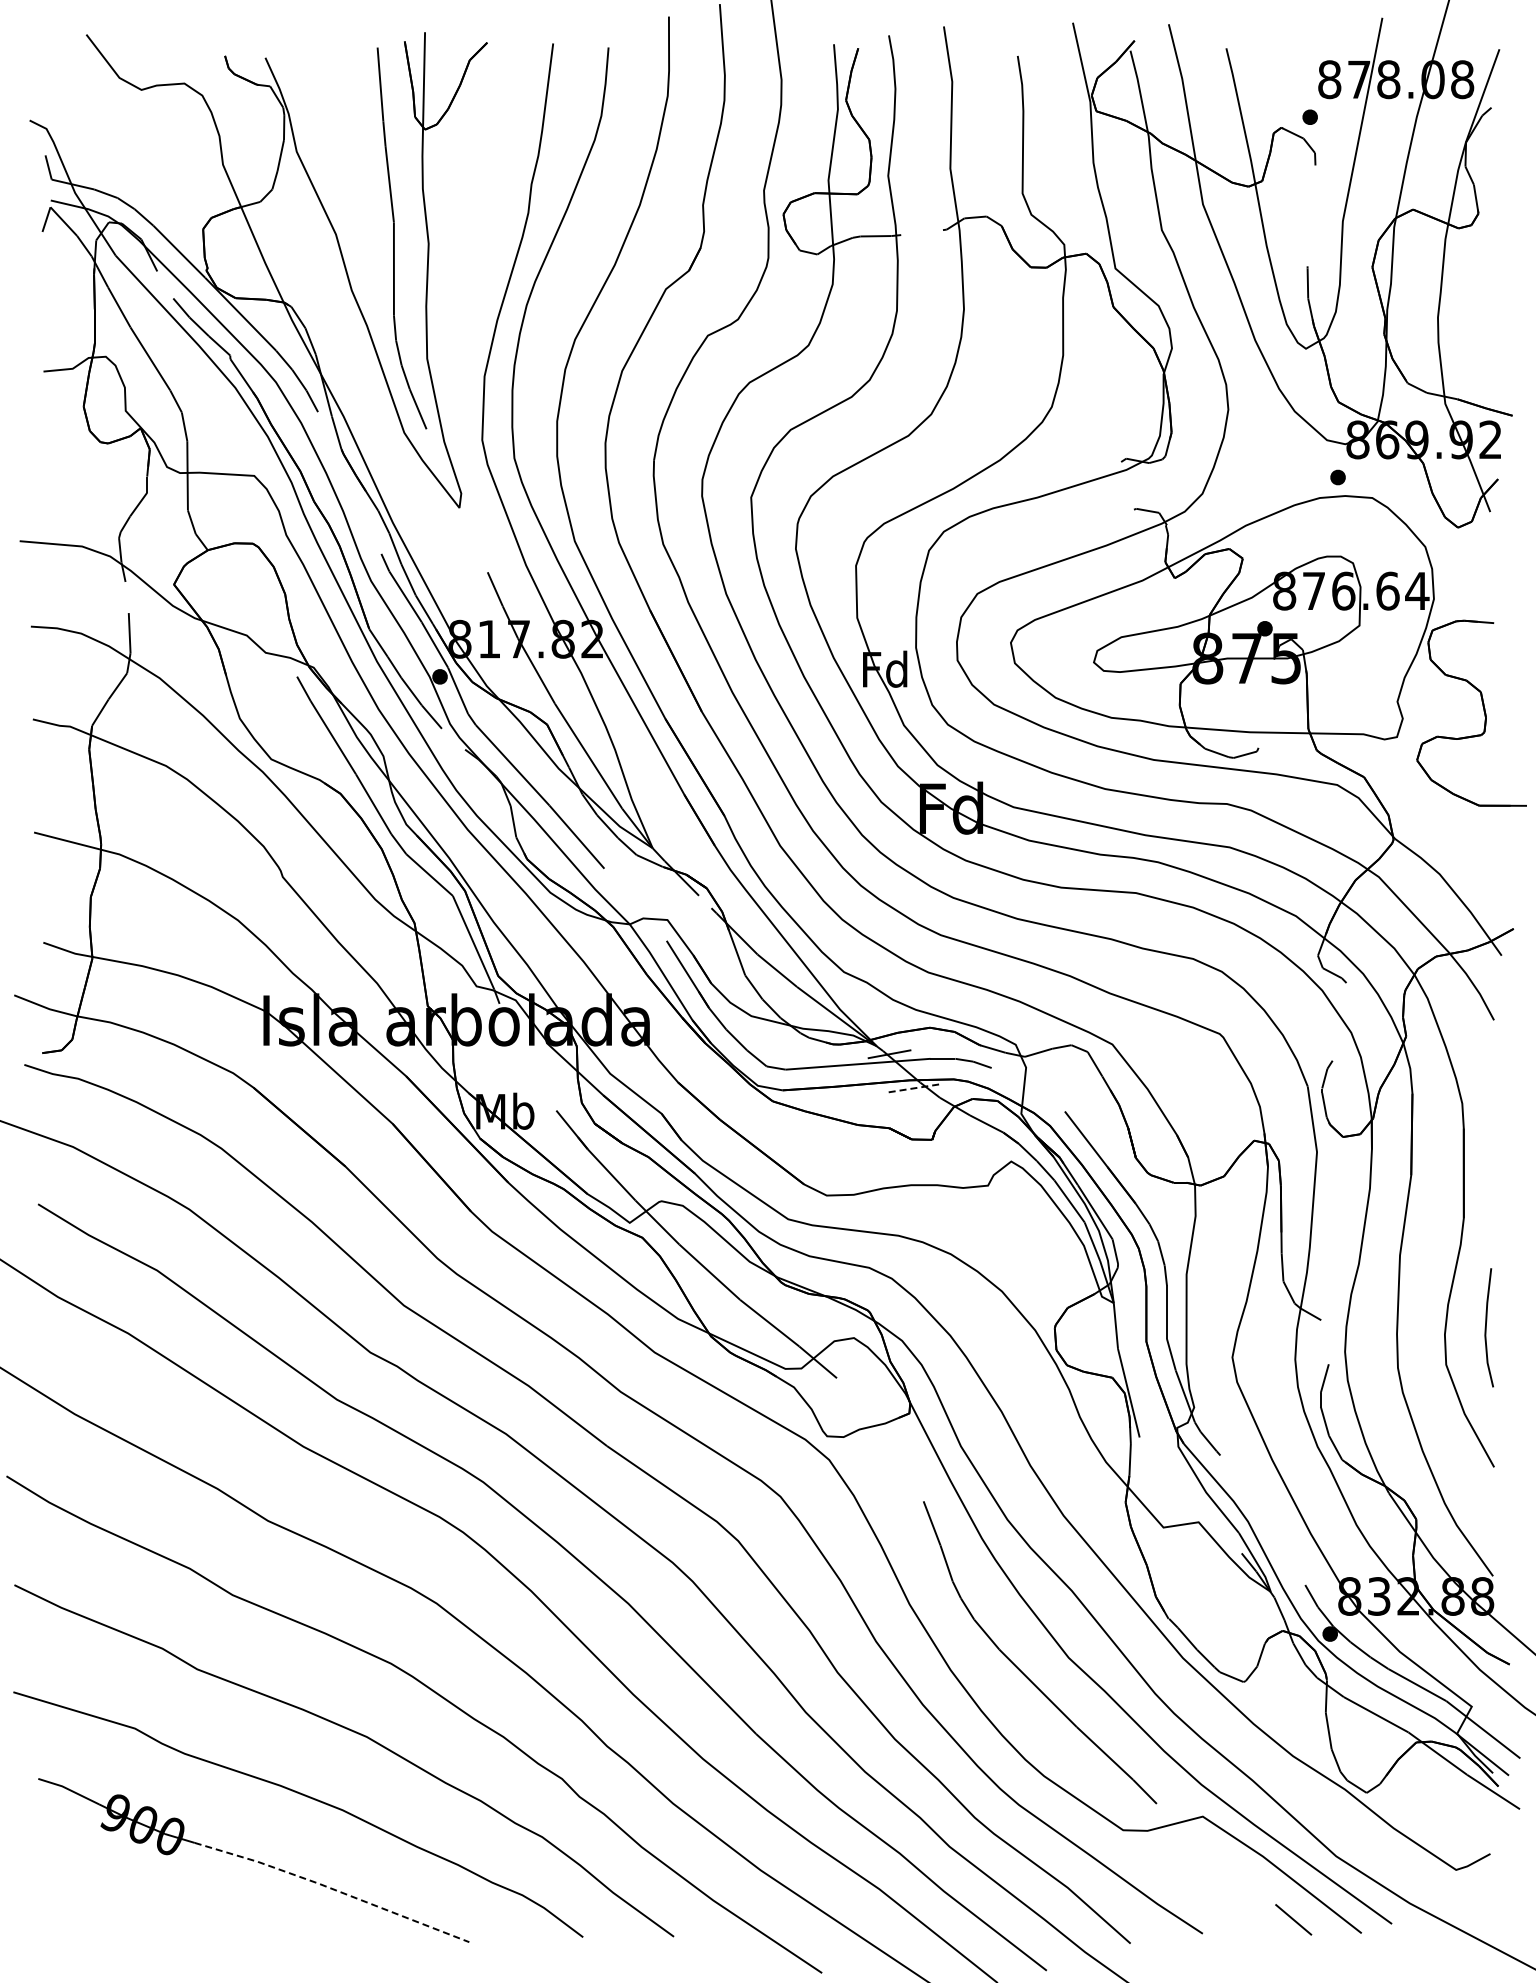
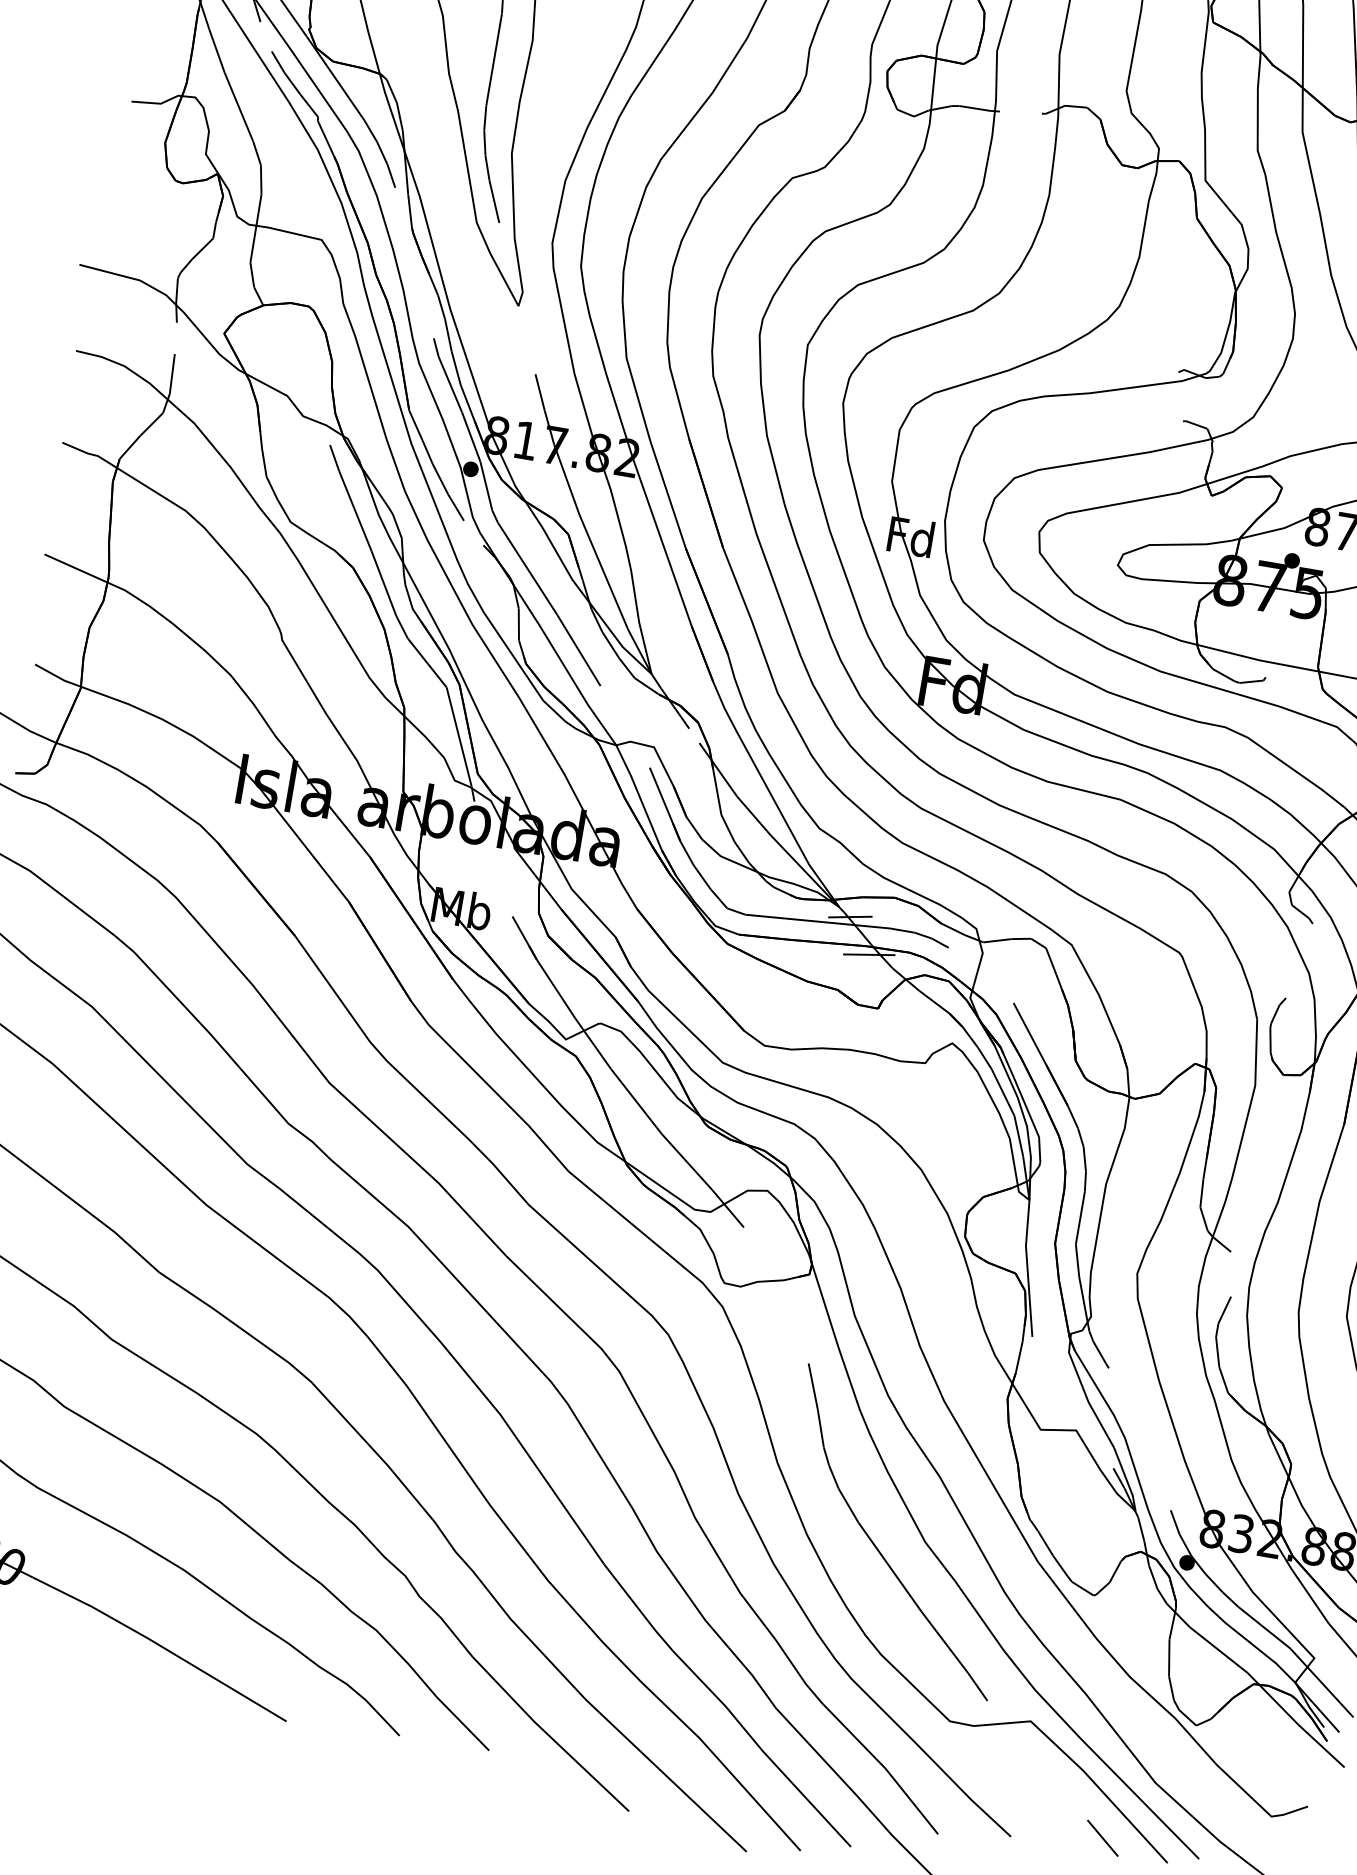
line: (915, 1088) -> (870, 955), dashed -> solid
line: (331, 1888) -> (159, 1645), dashed -> solid

